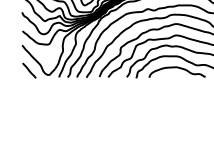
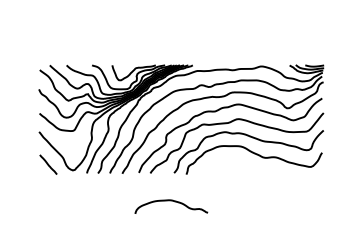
curve: (177, 68) -> (171, 201), moved

